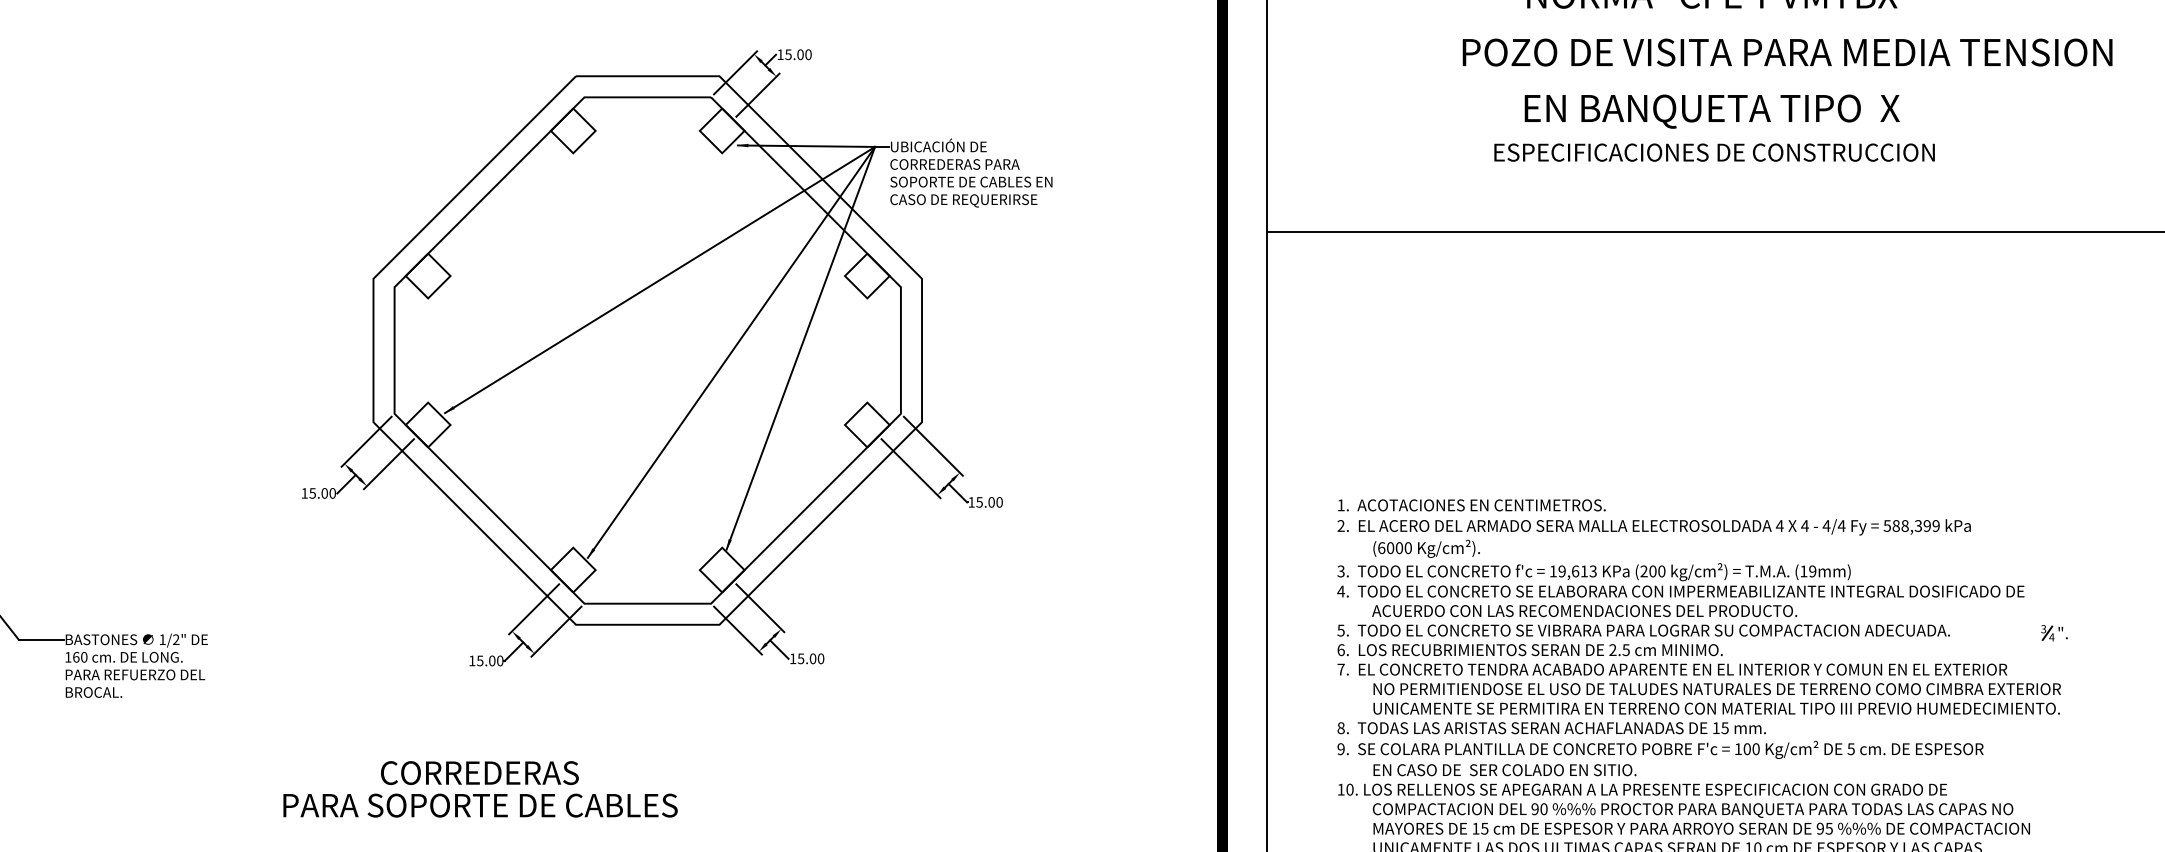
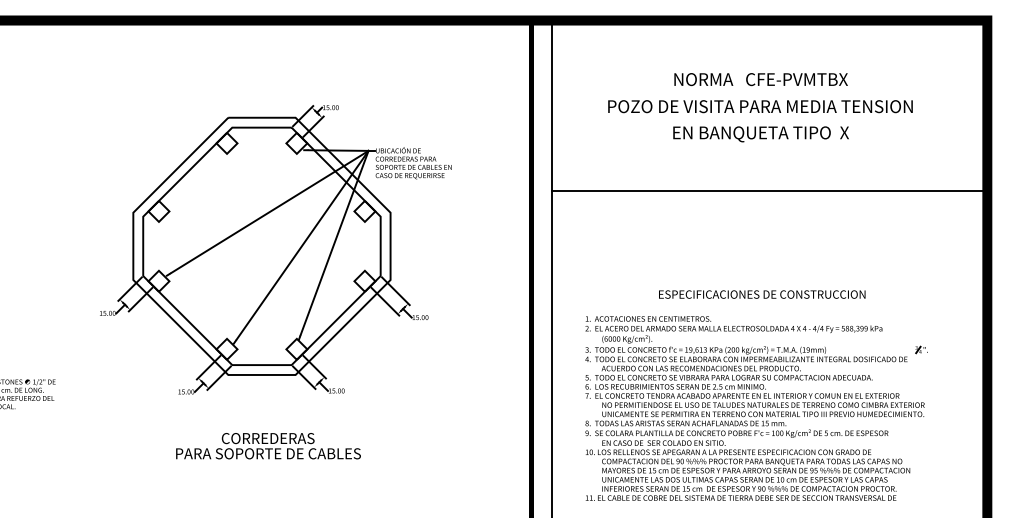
text: (1787, 52) -> (760, 106), moved
text: (1715, 152) -> (762, 294), moved
part: (2054, 632) -> (921, 349), moved
text: (480, 790) -> (268, 446), moved

